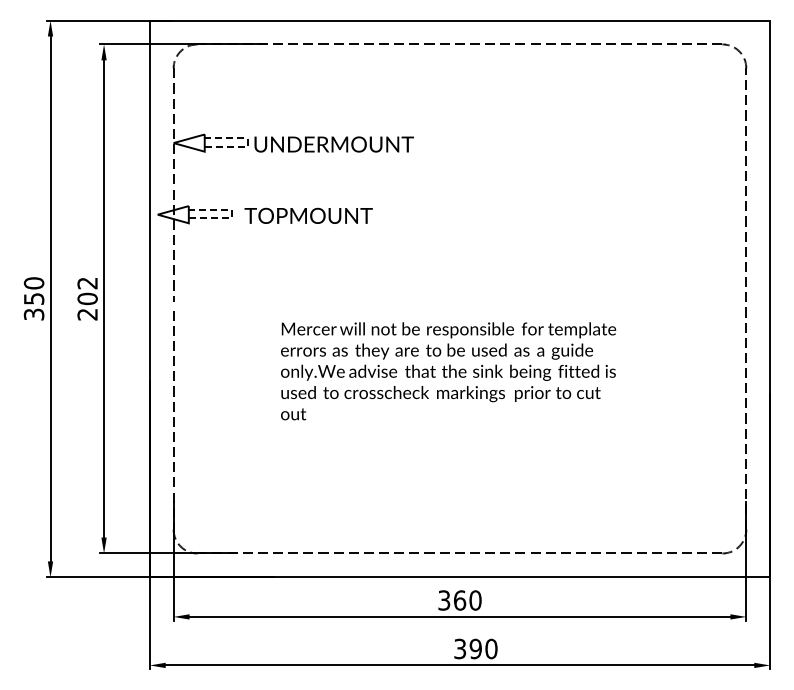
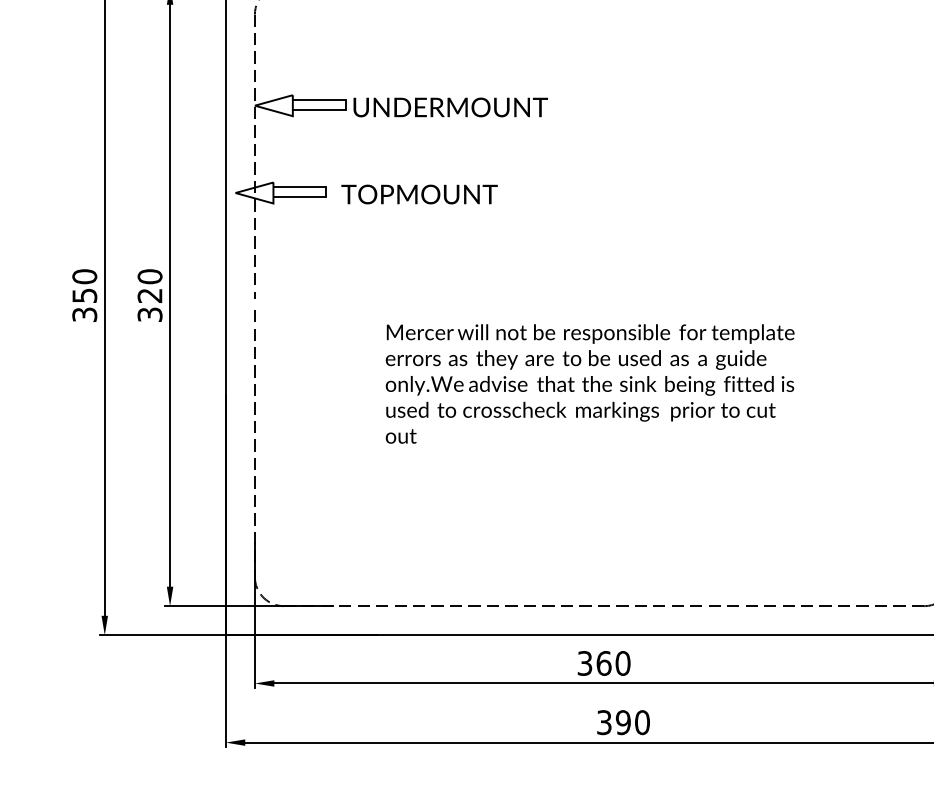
line: (247, 142) -> (344, 104), dashed -> solid
line: (232, 213) -> (326, 191), dashed -> solid
text: (87, 298) -> (149, 295), 202 -> 320

